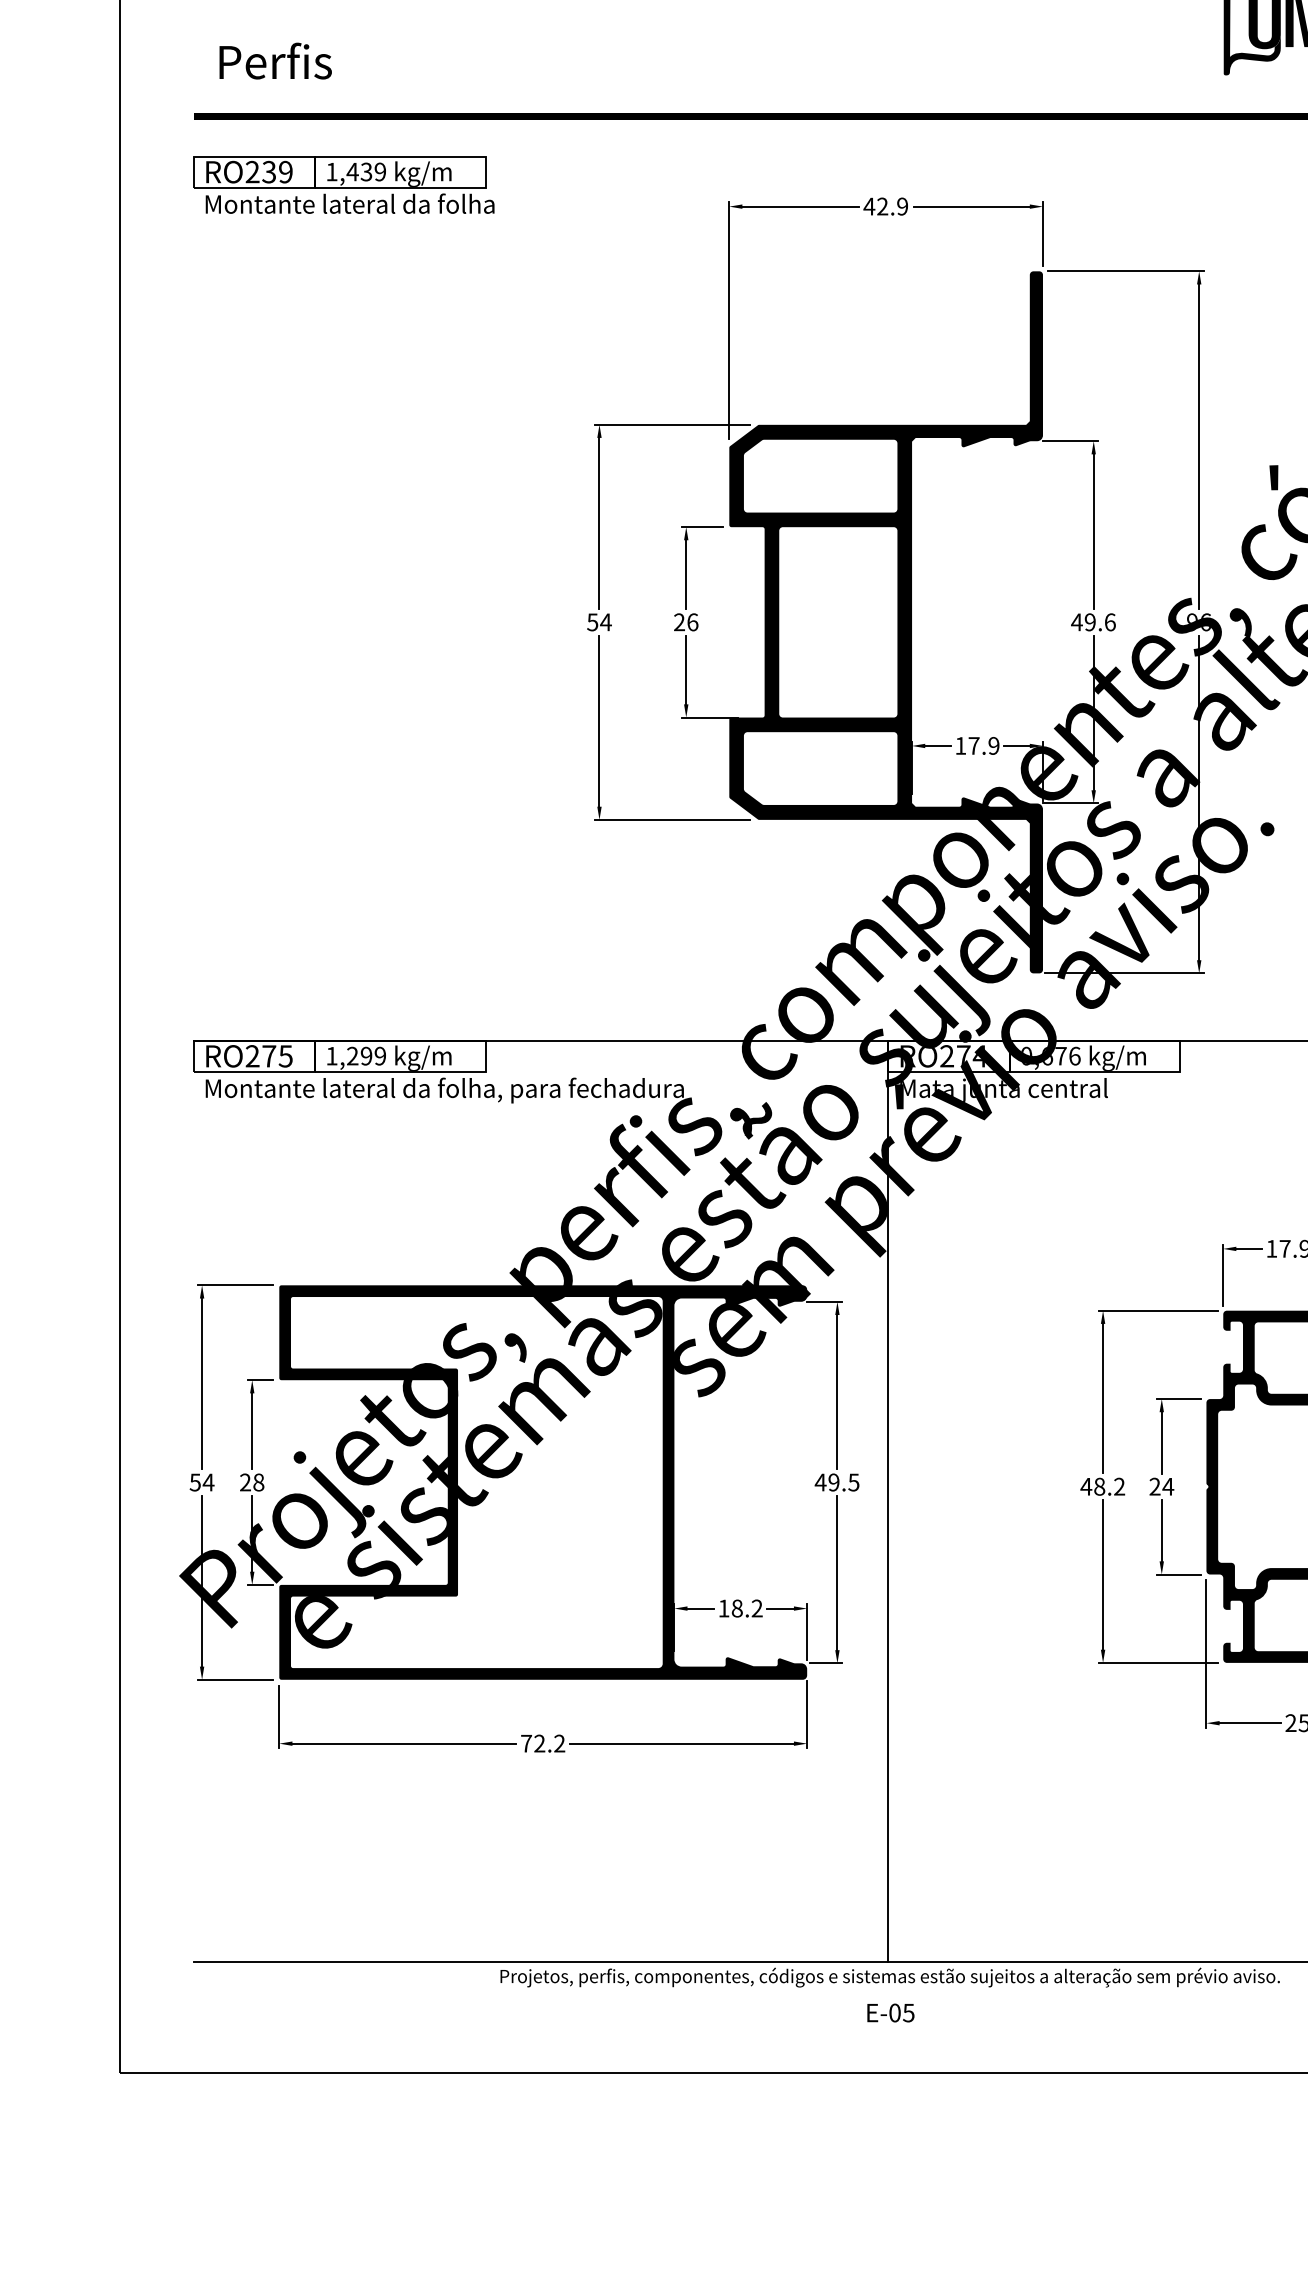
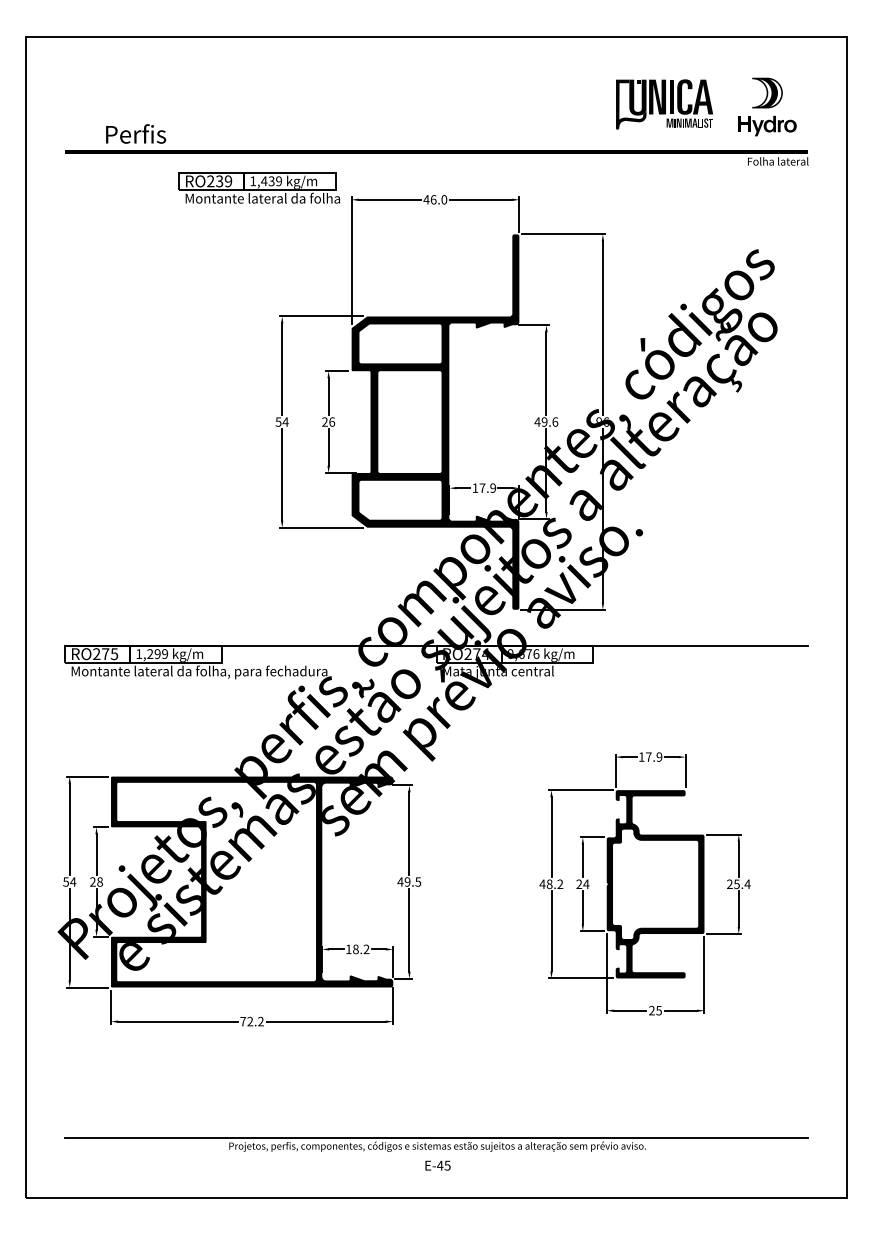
text: (276, 60) -> (136, 133), moved
part: (341, 183) -> (258, 187), moved
text: (891, 206) -> (438, 199), 42.9 -> 46.0
line: (888, 1502) -> (436, 892), removed
text: (893, 2012) -> (439, 1165), E-05 -> E-45

